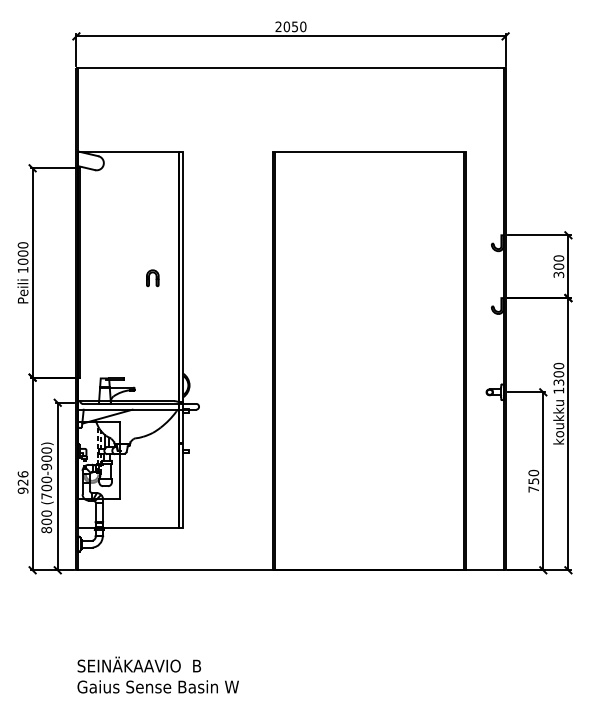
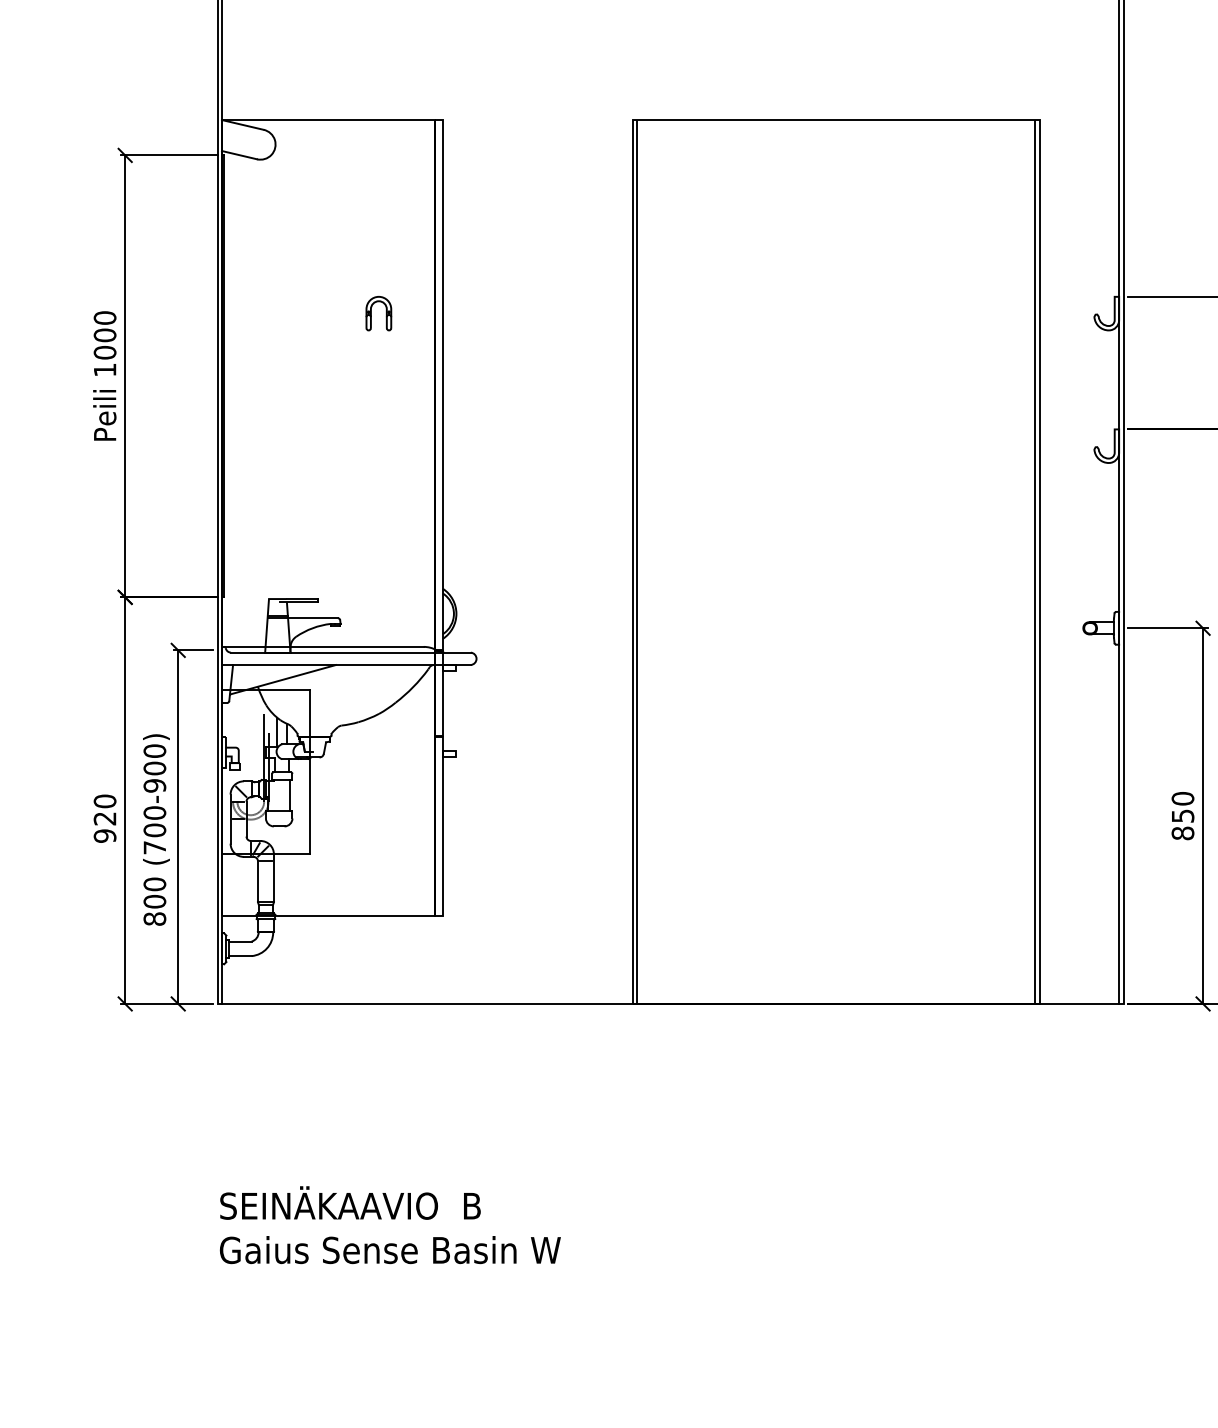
part: (152, 278) -> (378, 314), moved
text: (22, 474) -> (103, 801), 926 -> 920
text: (533, 489) -> (1182, 833), 750 -> 850

